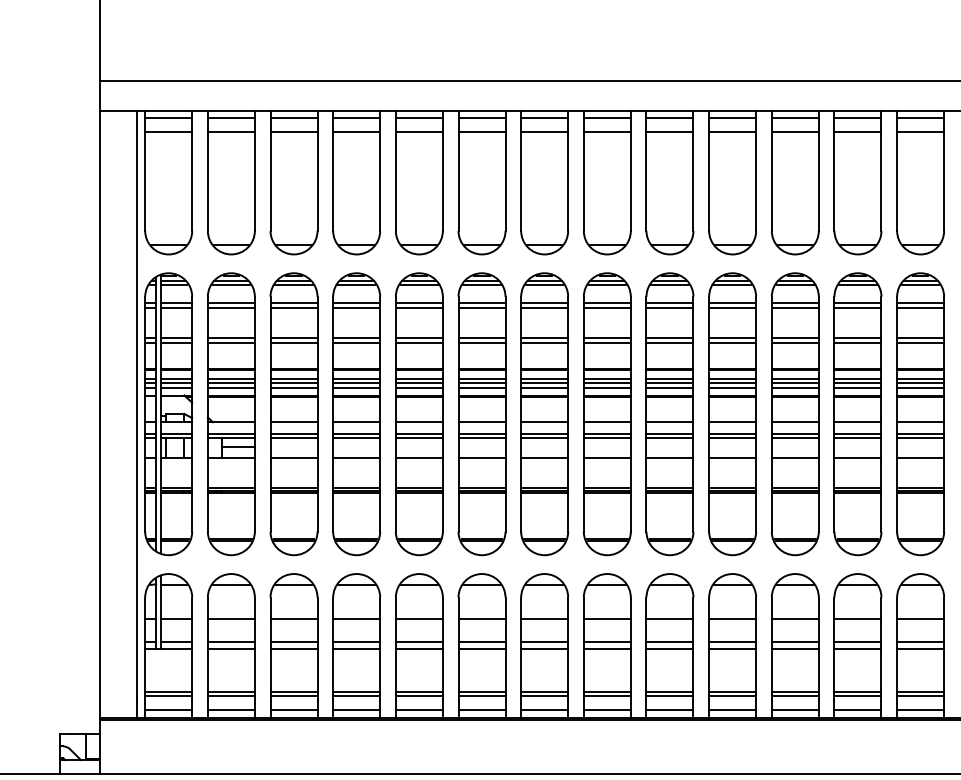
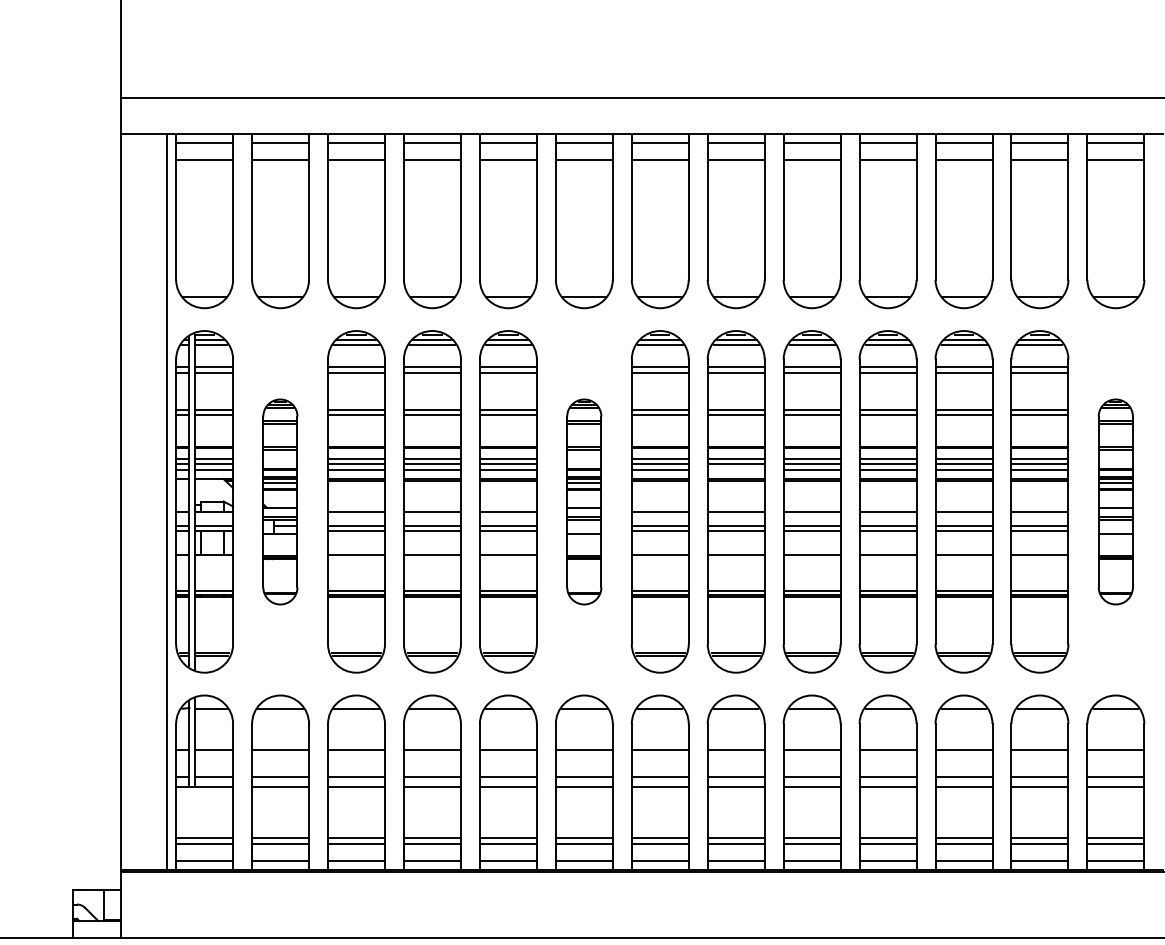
line: (606, 387) -> (735, 469), removed
part: (230, 414) -> (279, 502), size x0.6
part: (481, 414) -> (583, 502), size x0.6
part: (920, 414) -> (1115, 502), size x0.6

